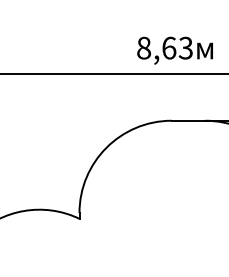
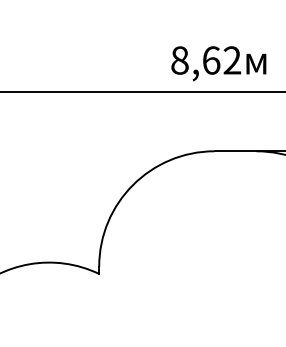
text: (186, 48) -> (232, 60), 8,63 -> 8,62

